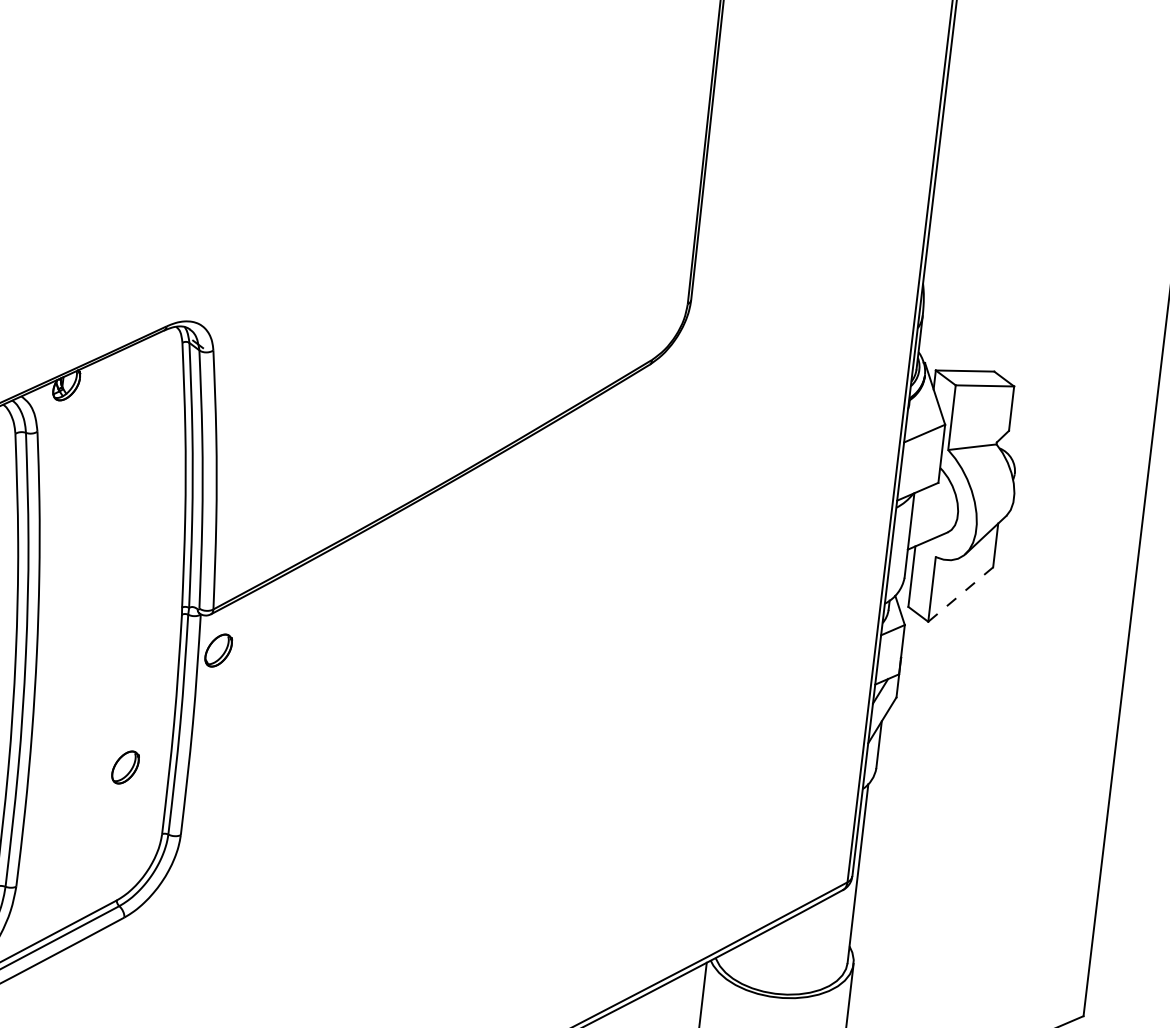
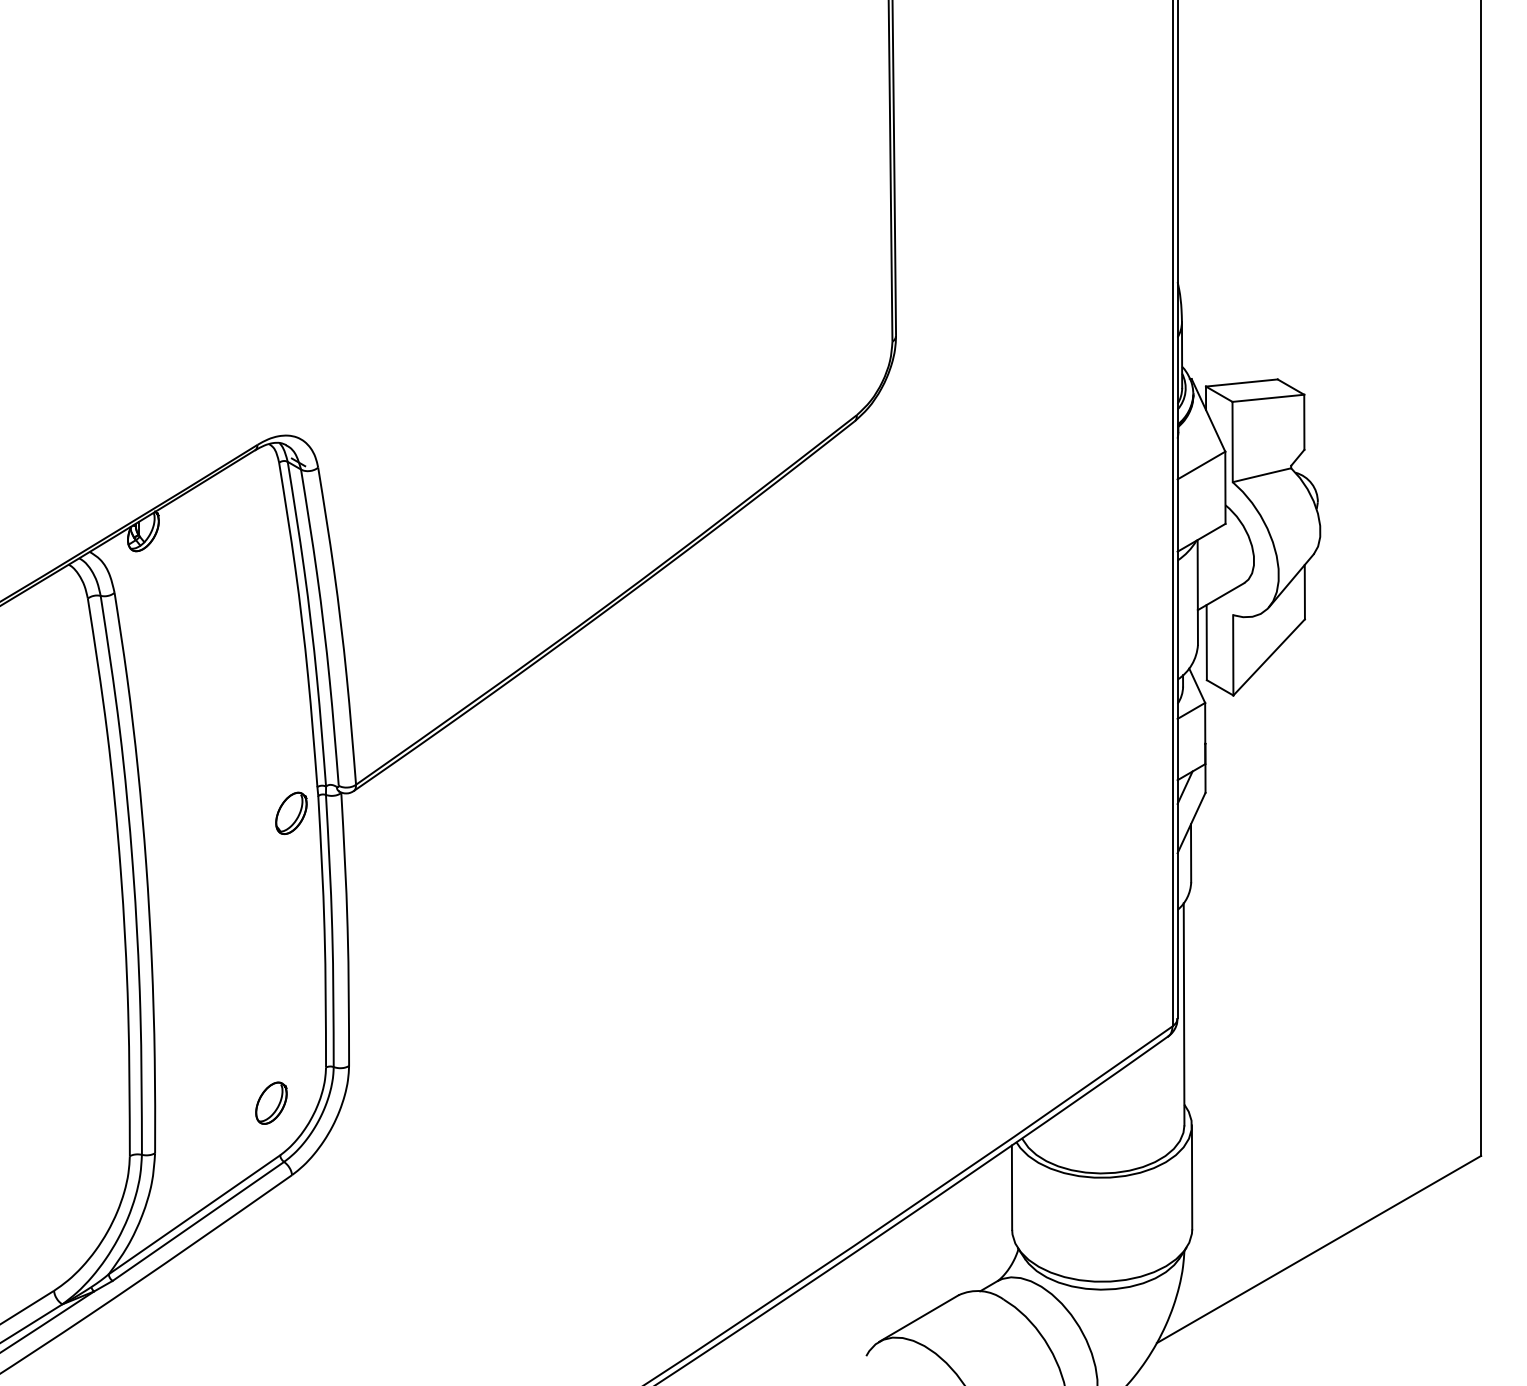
line: (960, 594) -> (1269, 657), dashed -> solid
part: (218, 649) -> (291, 812), moved
part: (125, 766) -> (271, 1102), moved

